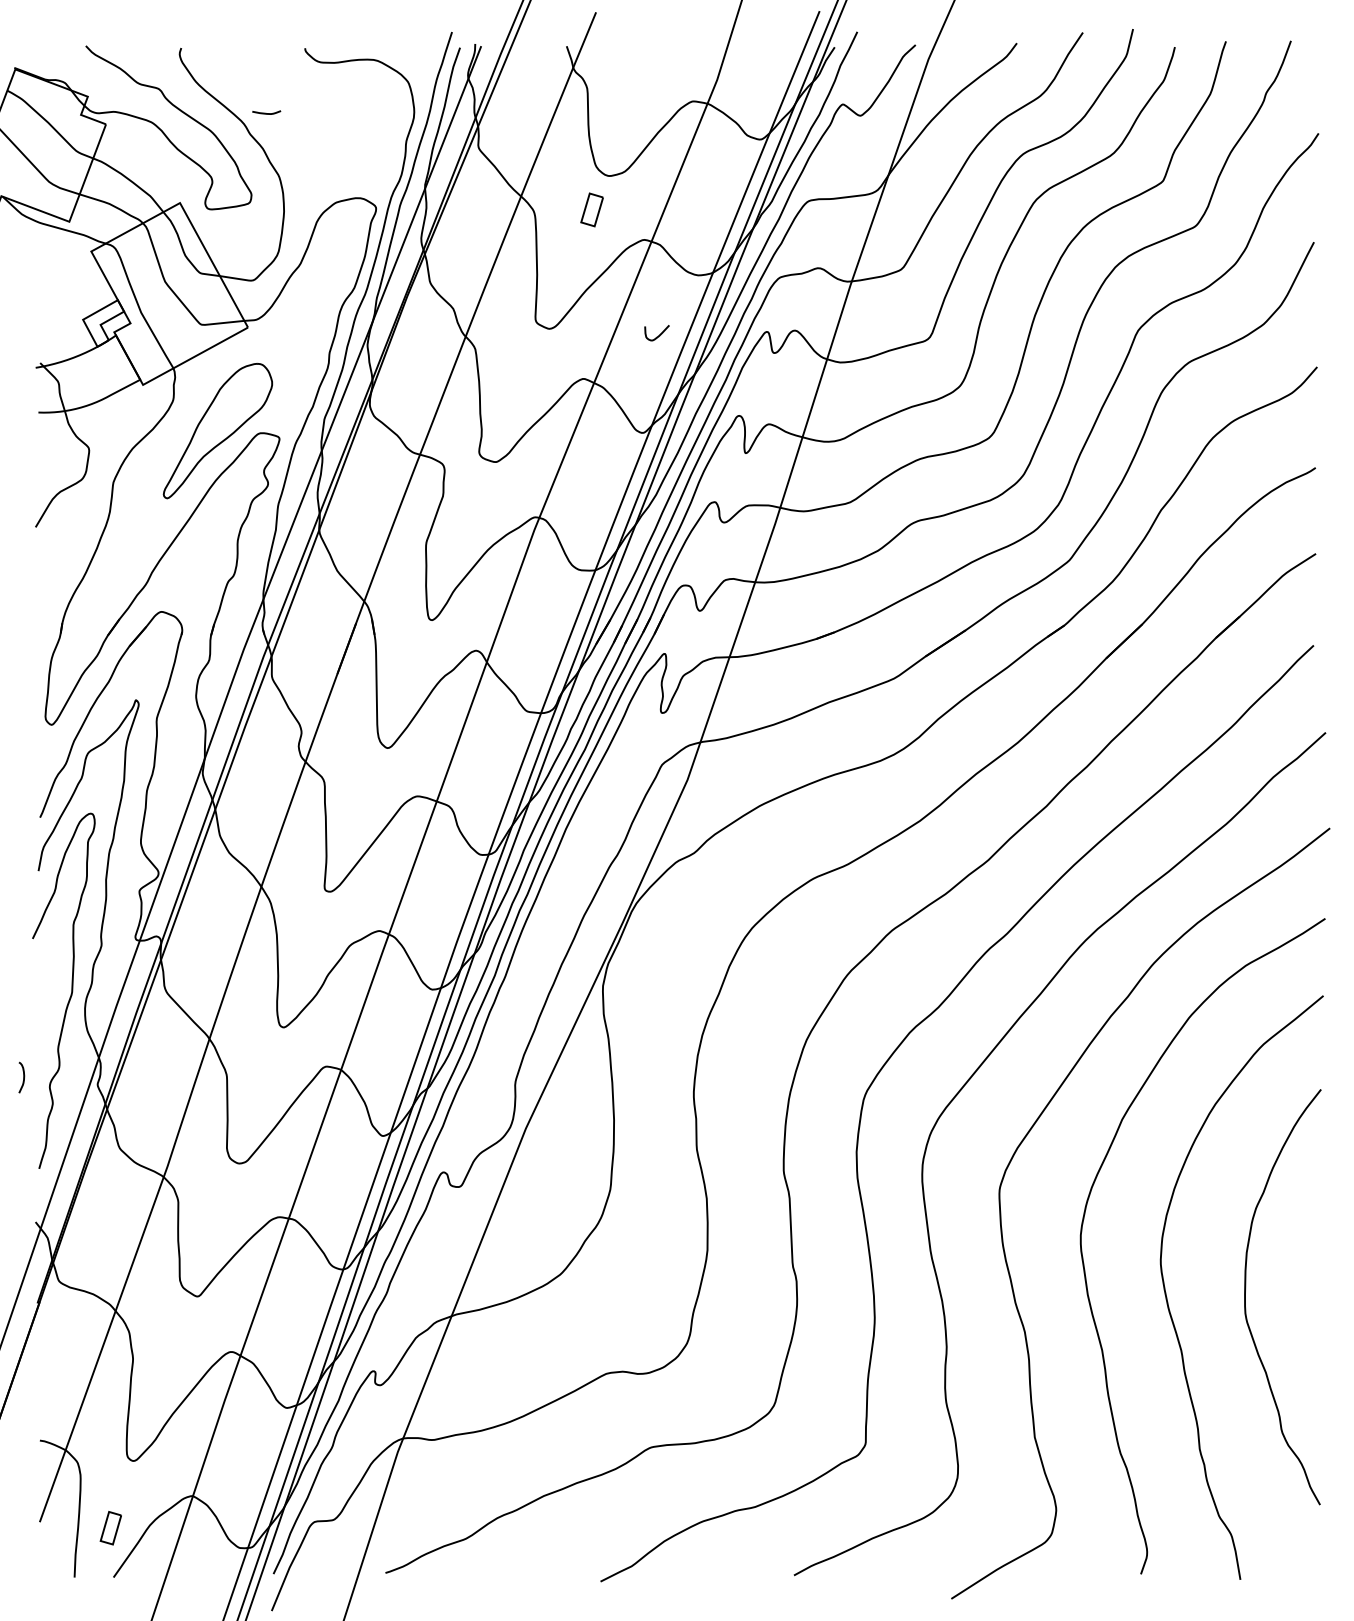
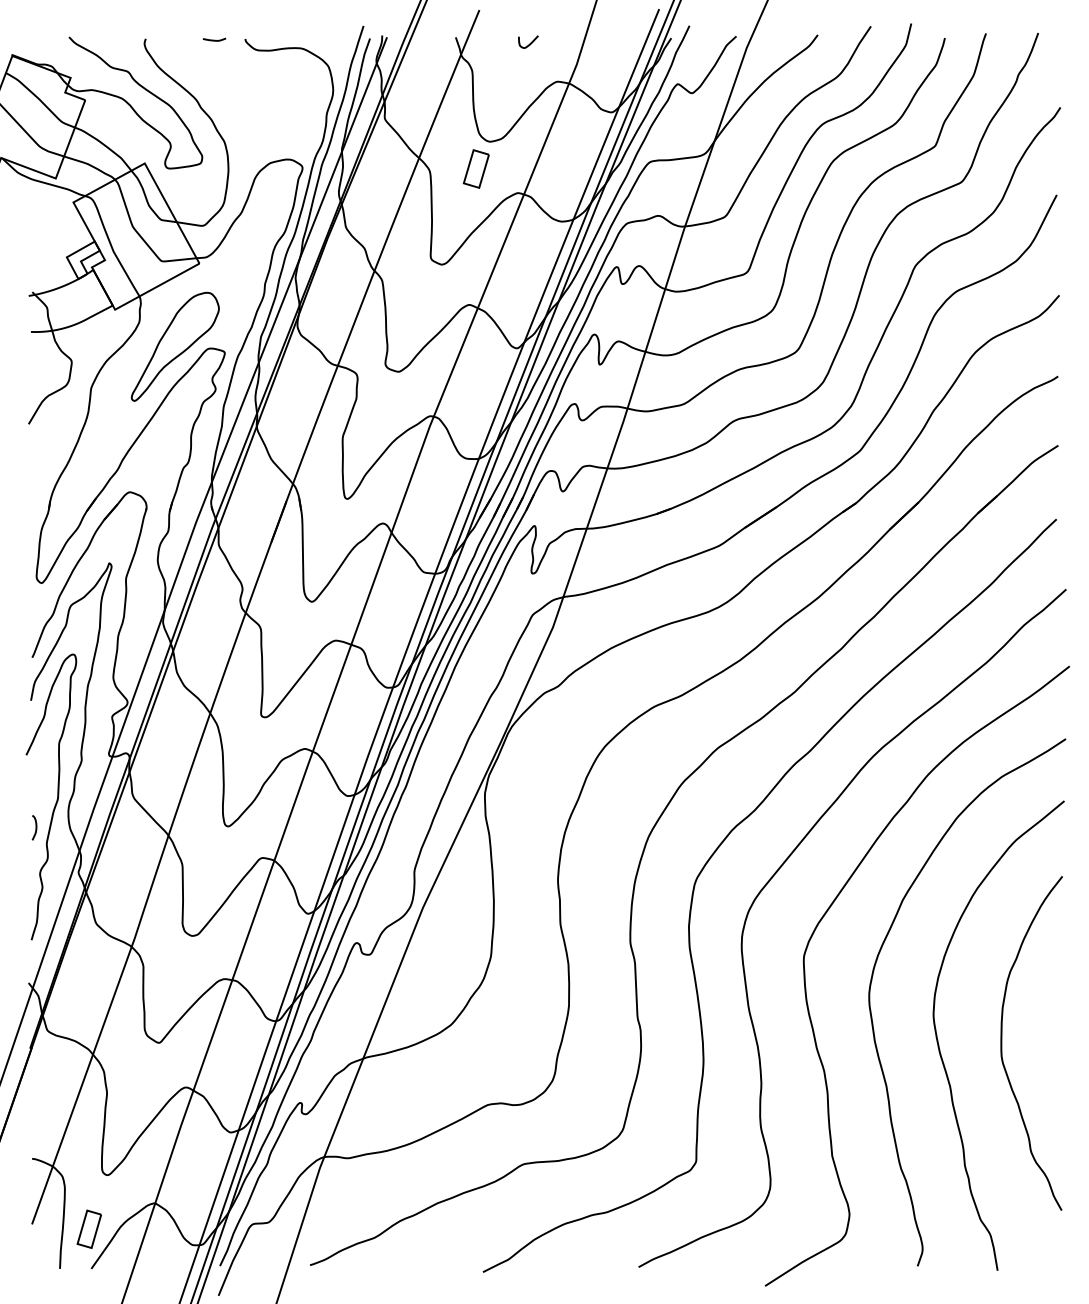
curve: (266, 112) -> (214, 39), moved
part: (591, 209) -> (475, 168), size x1.43
curve: (659, 333) -> (530, 42), moved
curve: (22, 1077) -> (35, 827), moved
part: (110, 1527) -> (88, 1228), size x1.43

